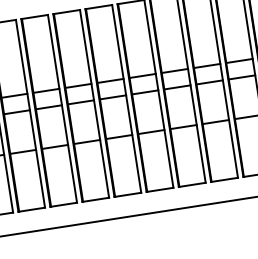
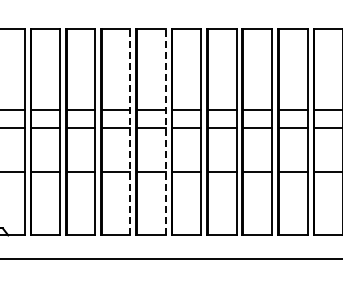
line: (126, 98) -> (165, 131), solid -> dashed
line: (94, 103) -> (130, 131), solid -> dashed

